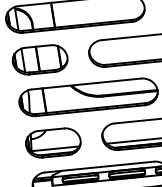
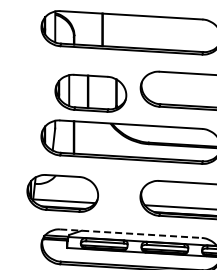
part: (39, 59) -> (90, 92), moved
part: (53, 143) -> (62, 193), moved
line: (99, 166) -> (130, 233), solid -> dashed

